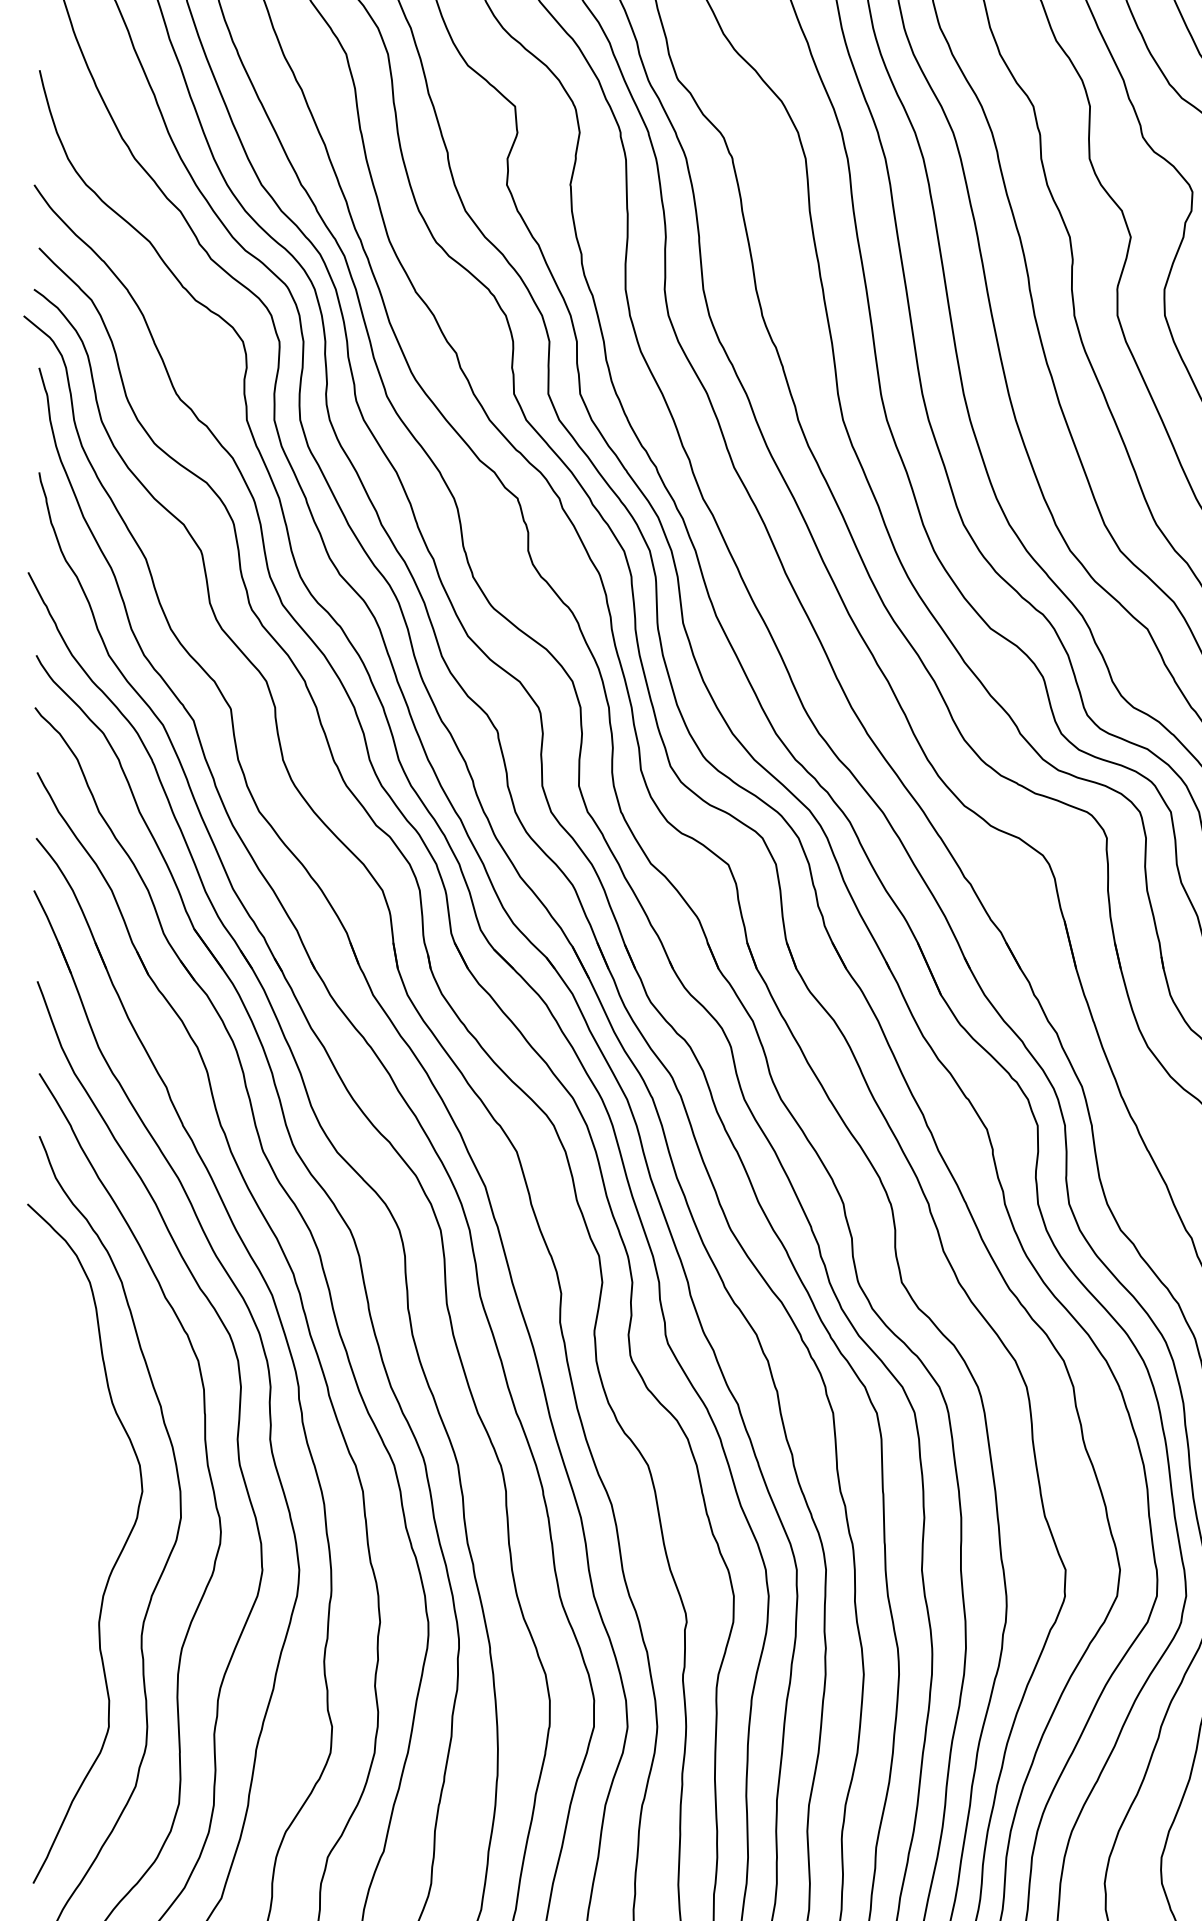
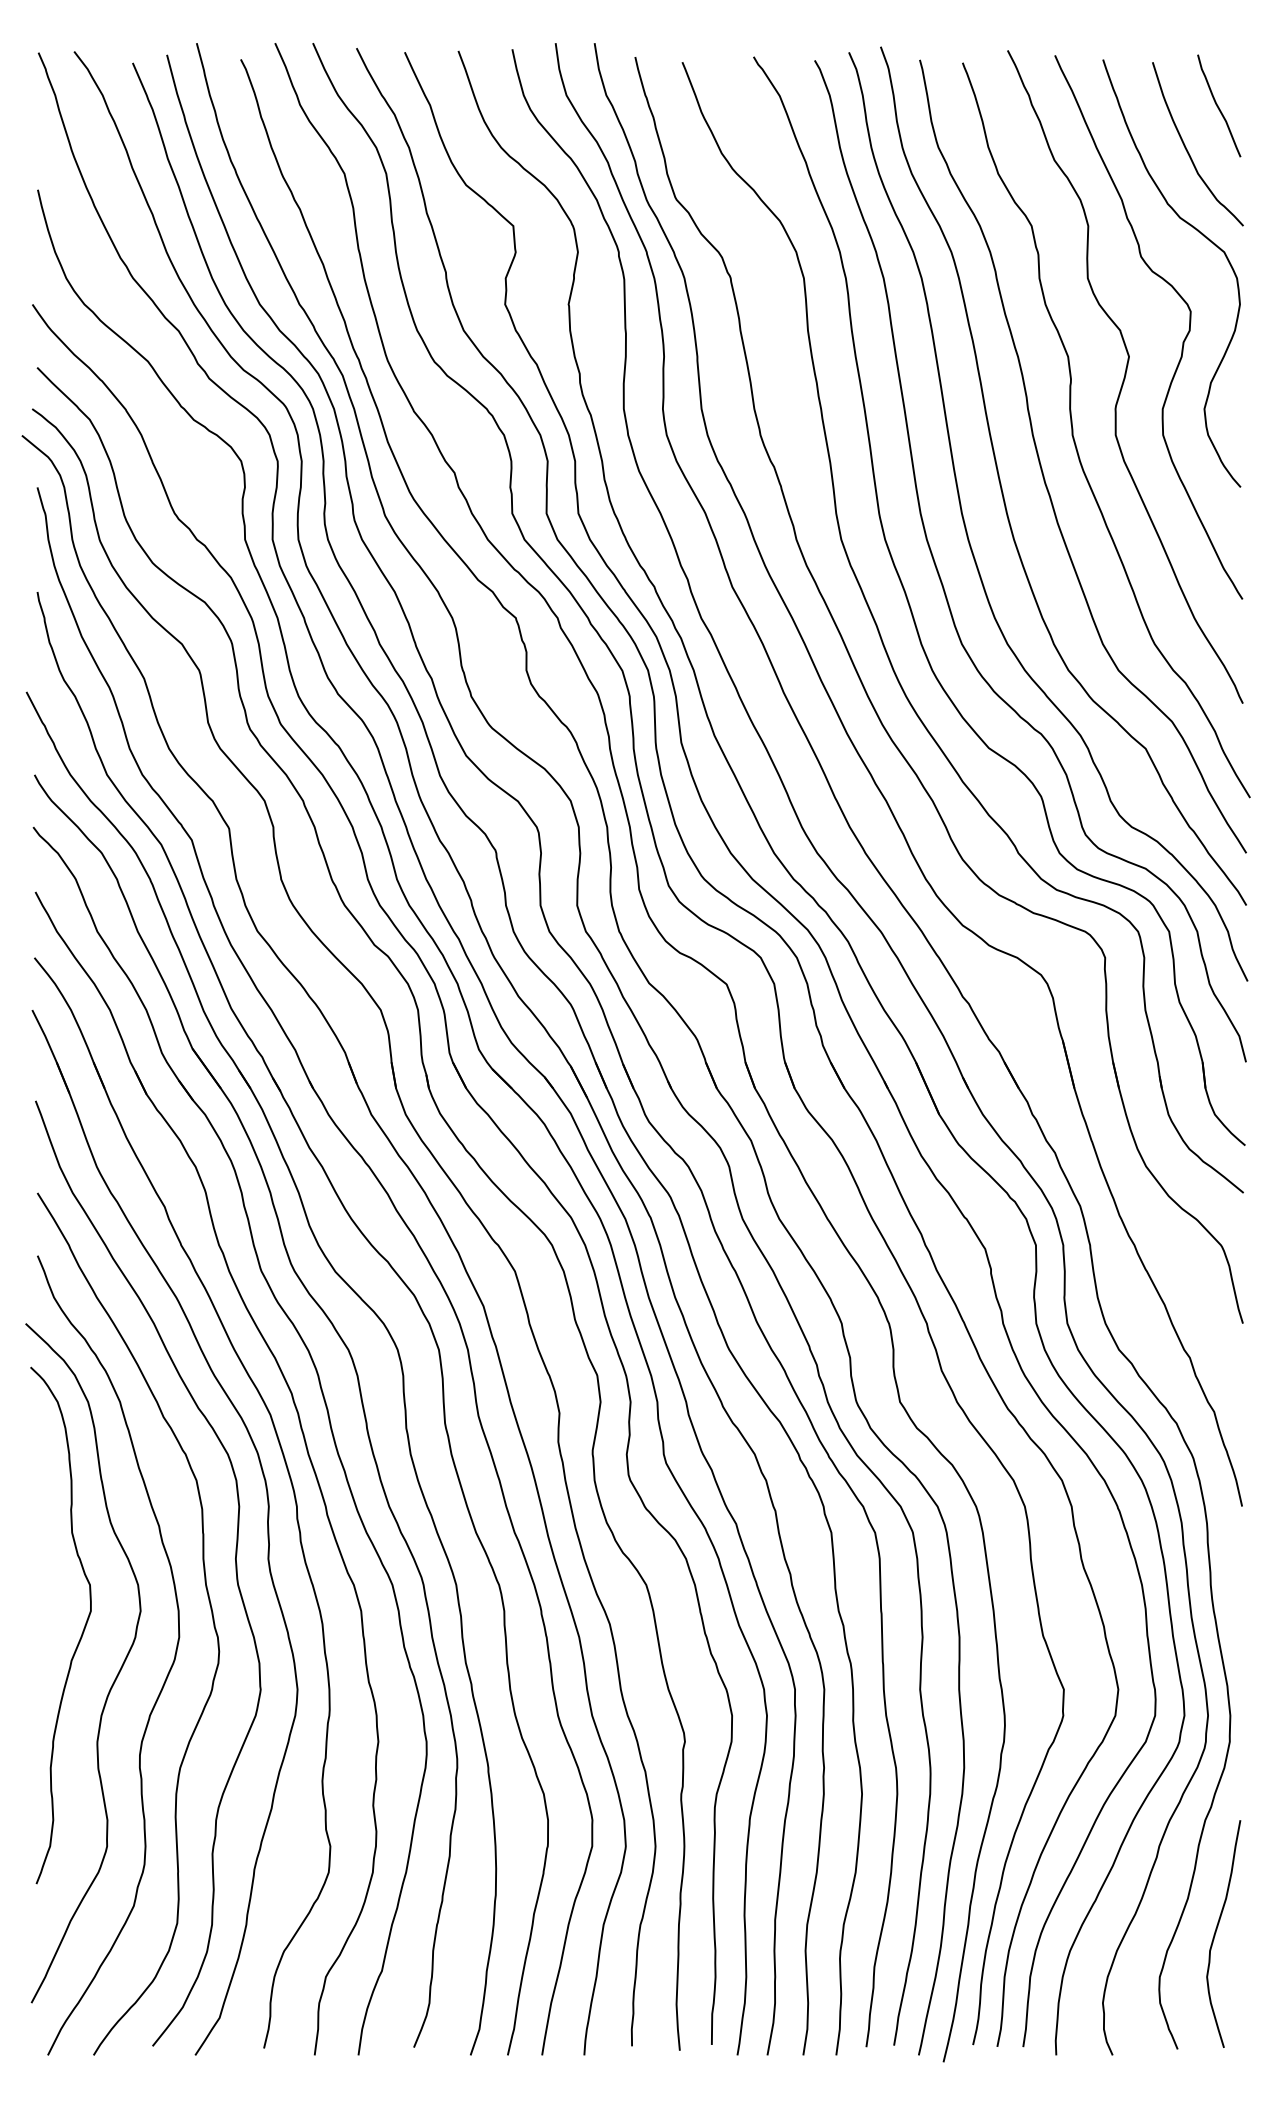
curve: (83, 1513) -> (81, 1633), added

